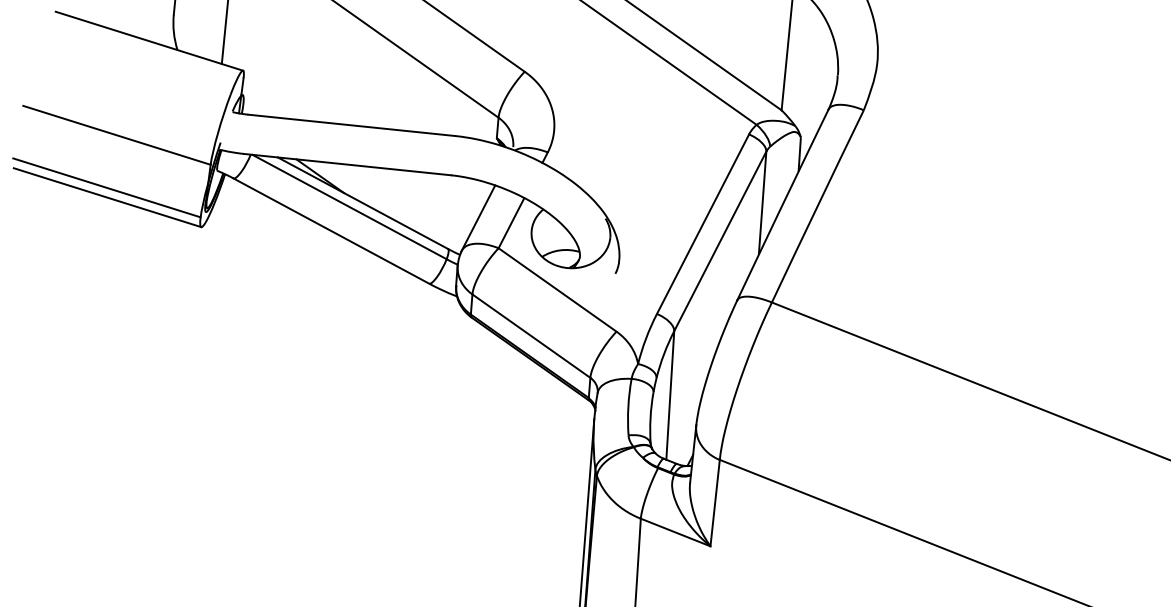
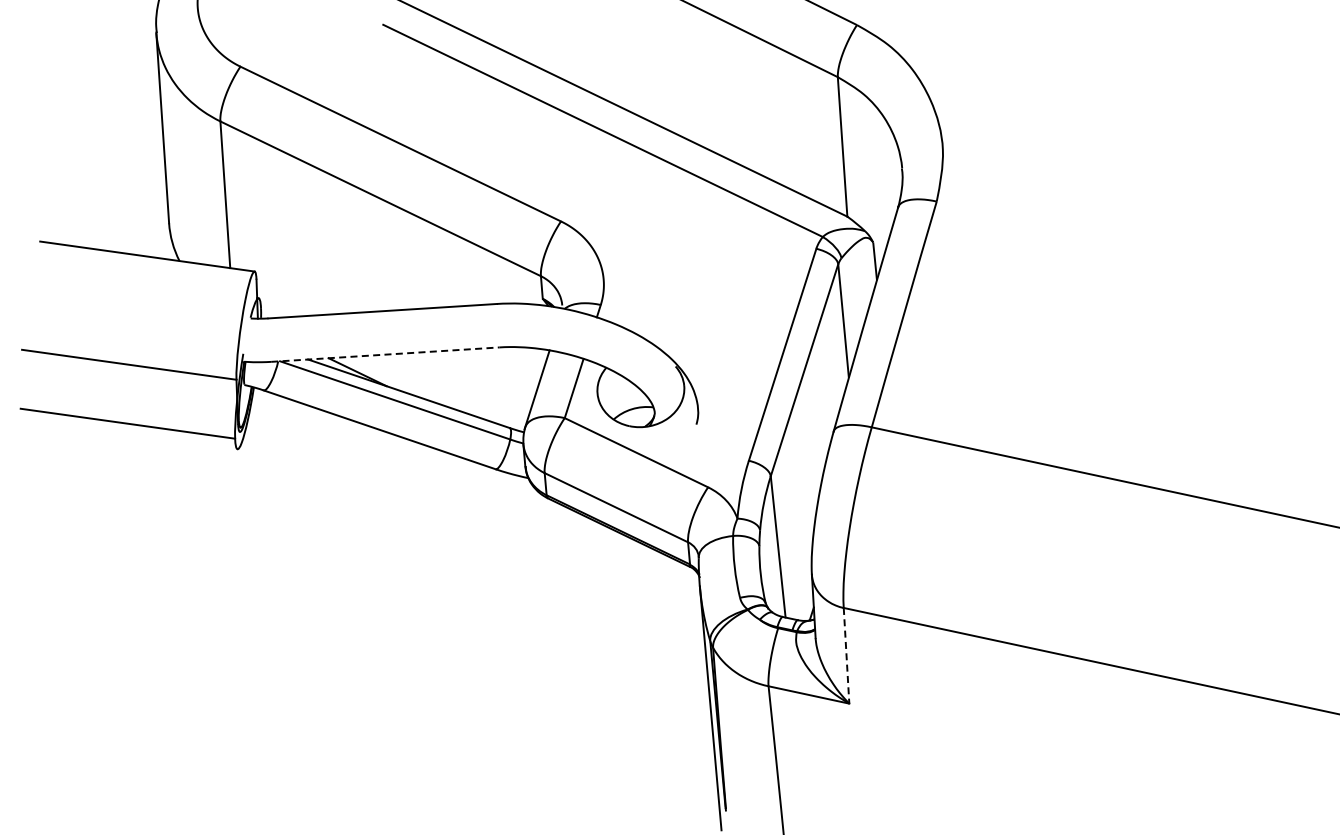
line: (347, 164) -> (385, 354), solid -> dashed
line: (107, 197) -> (130, 434), removed
line: (715, 502) -> (846, 655), solid -> dashed

